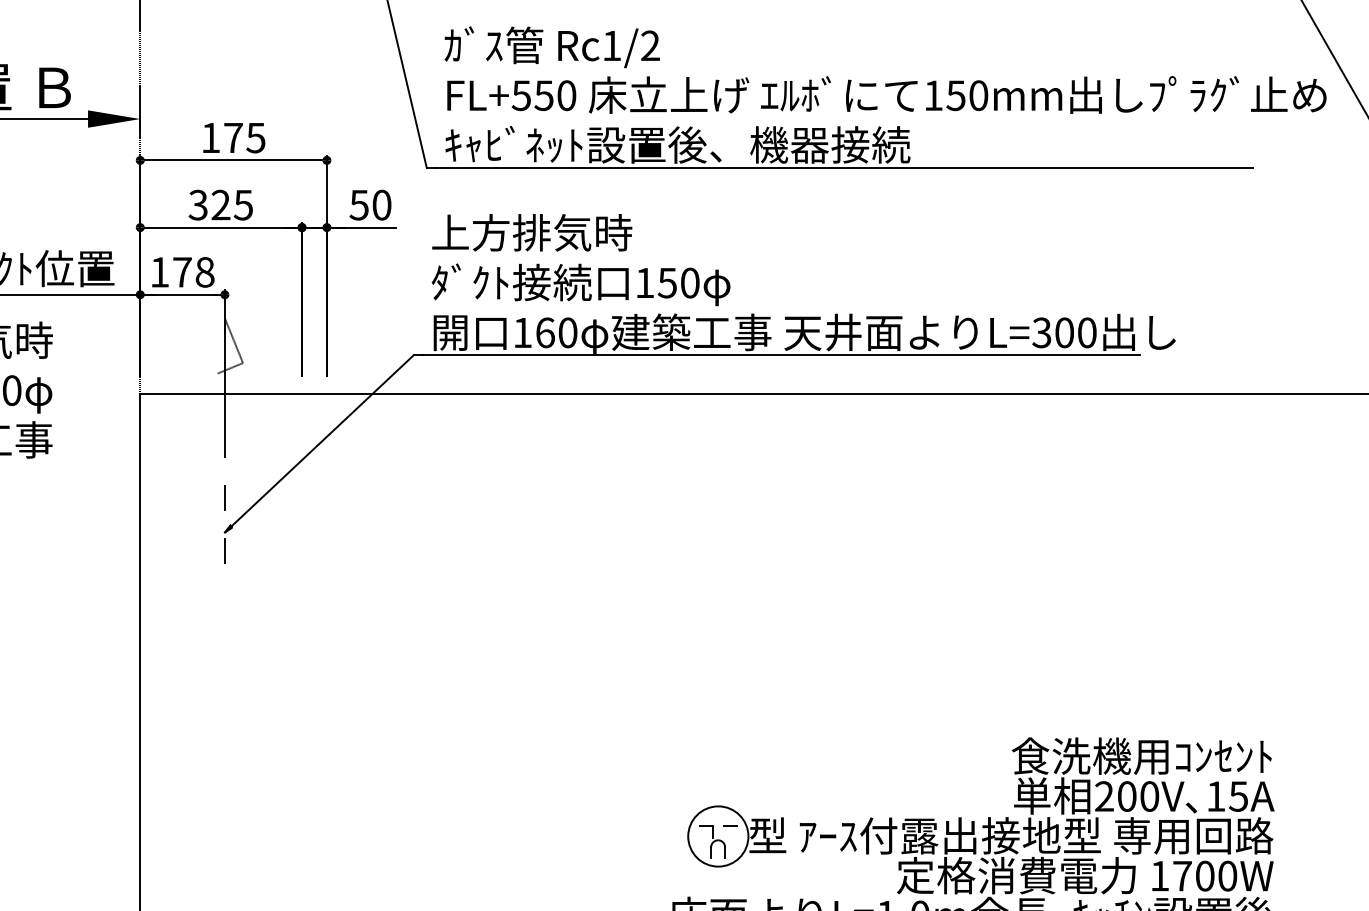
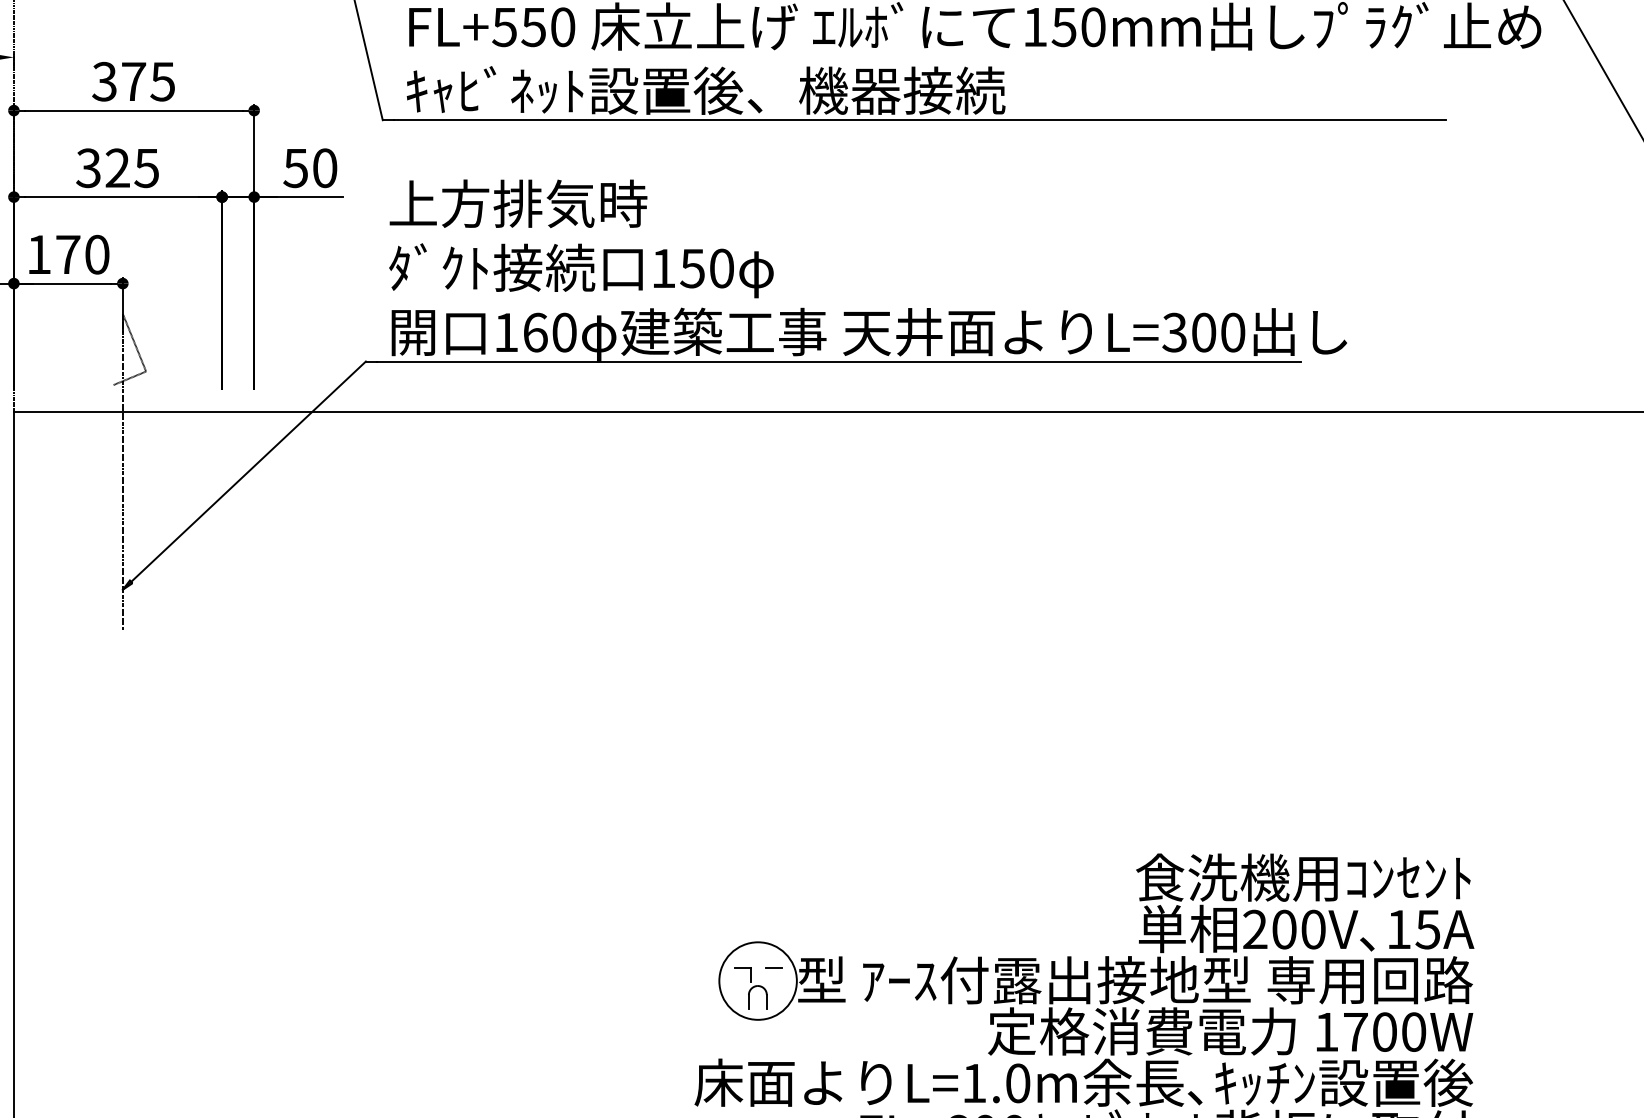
text: (210, 137) -> (104, 81), 175 -> 375
text: (204, 272) -> (96, 254), 178 -> 170

